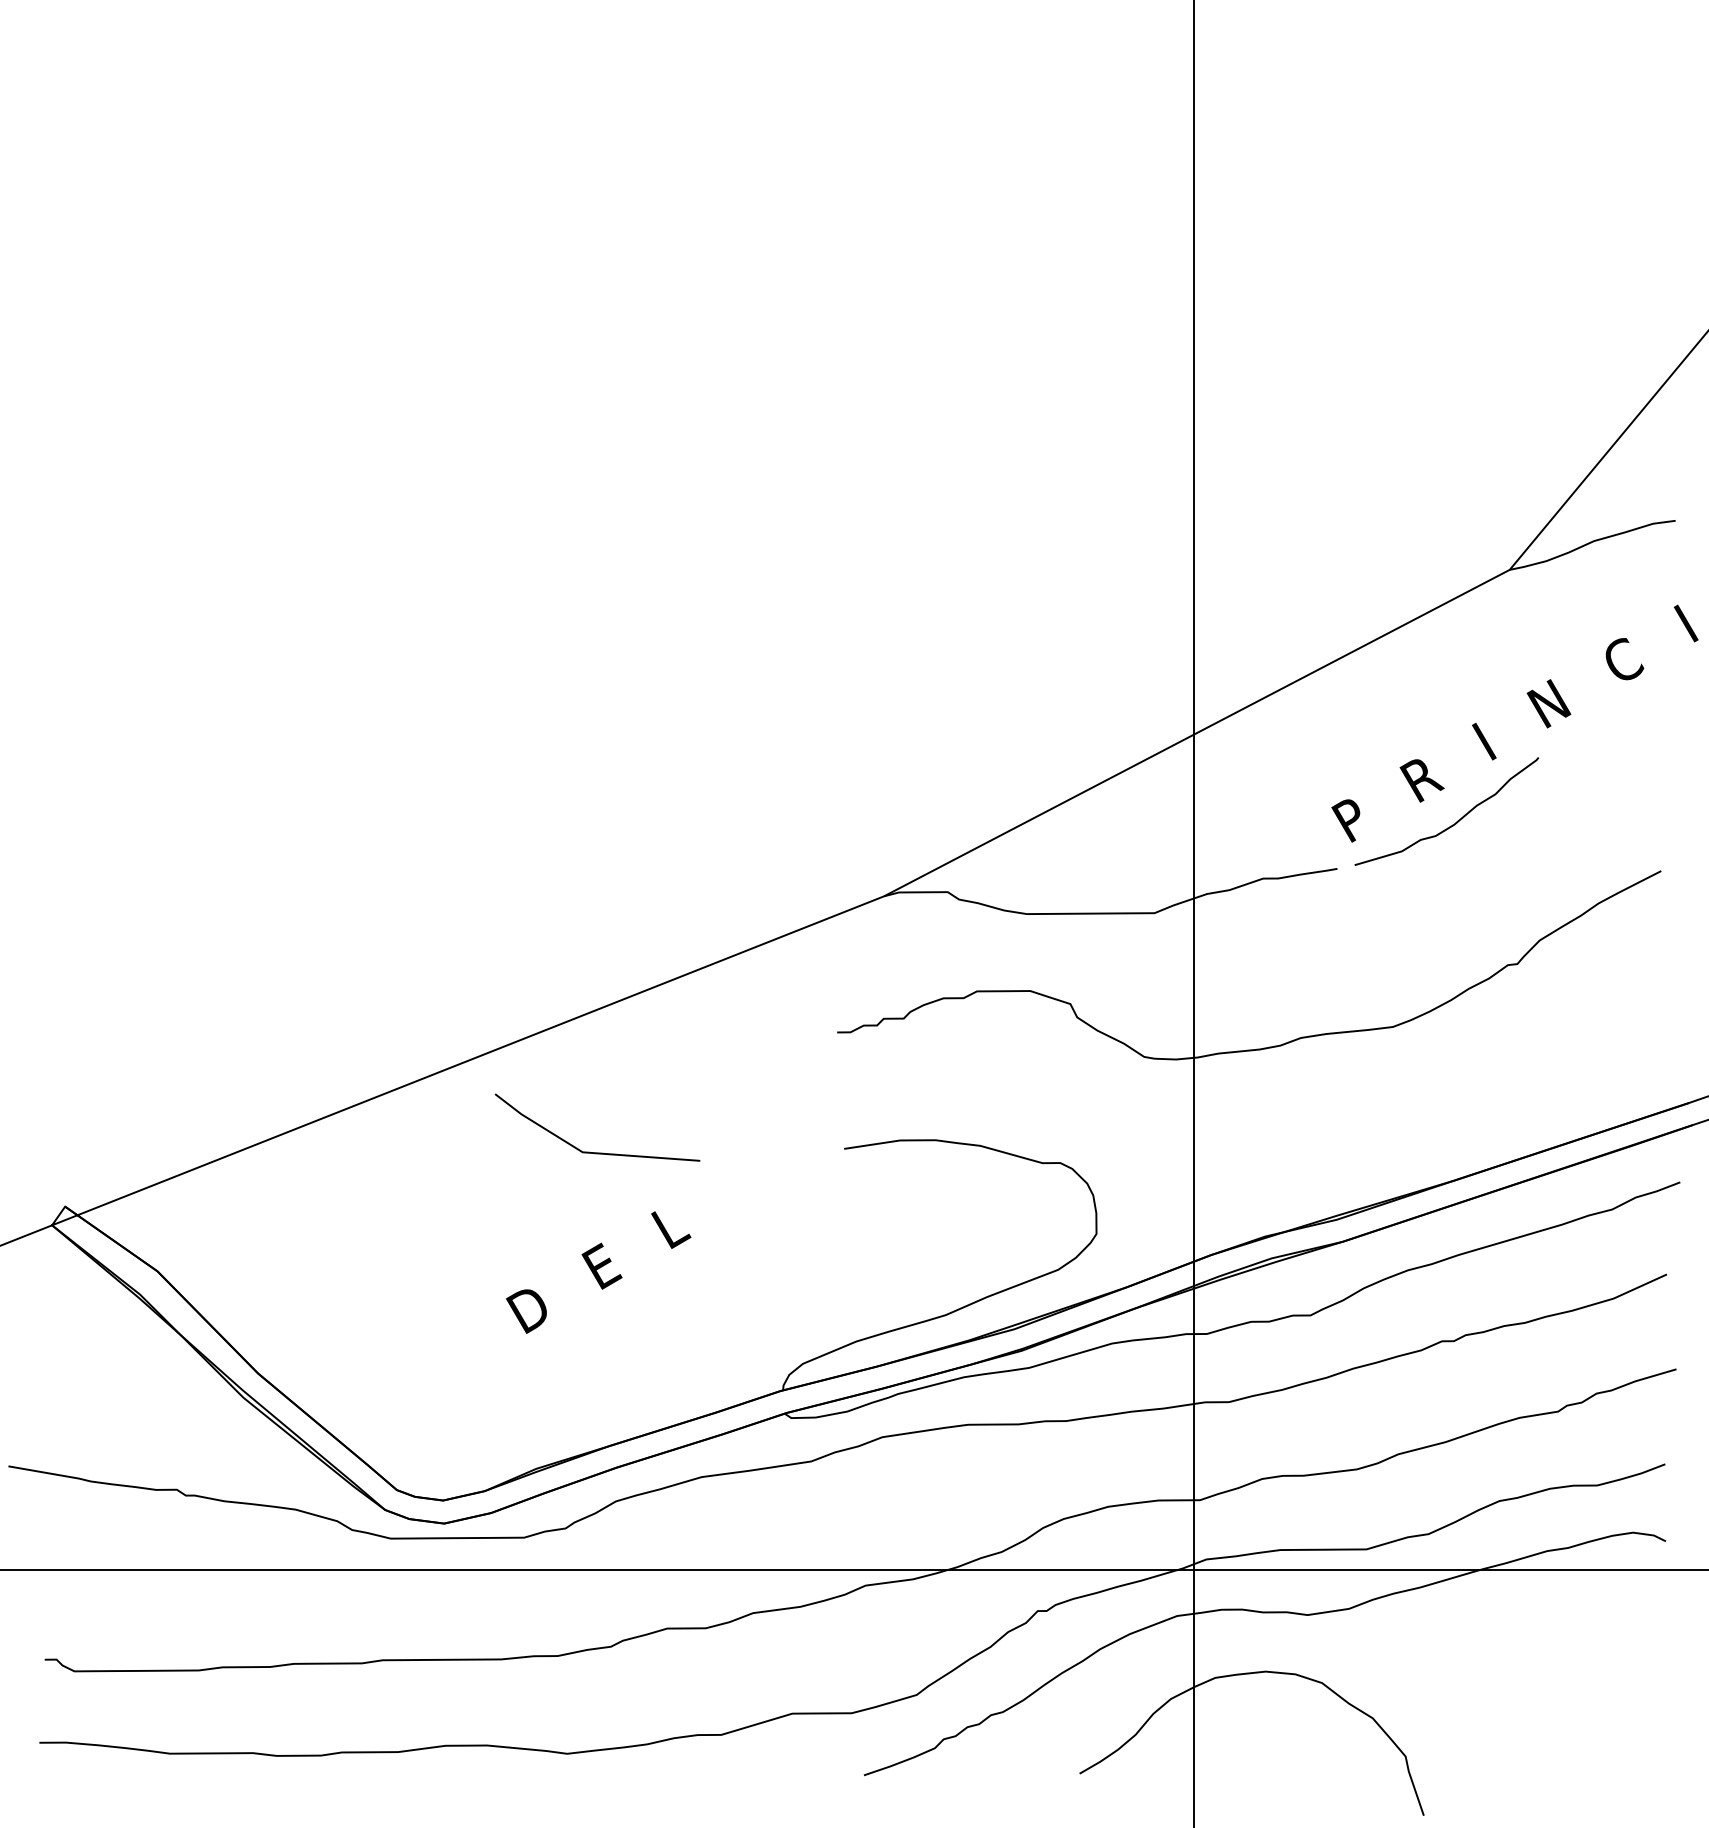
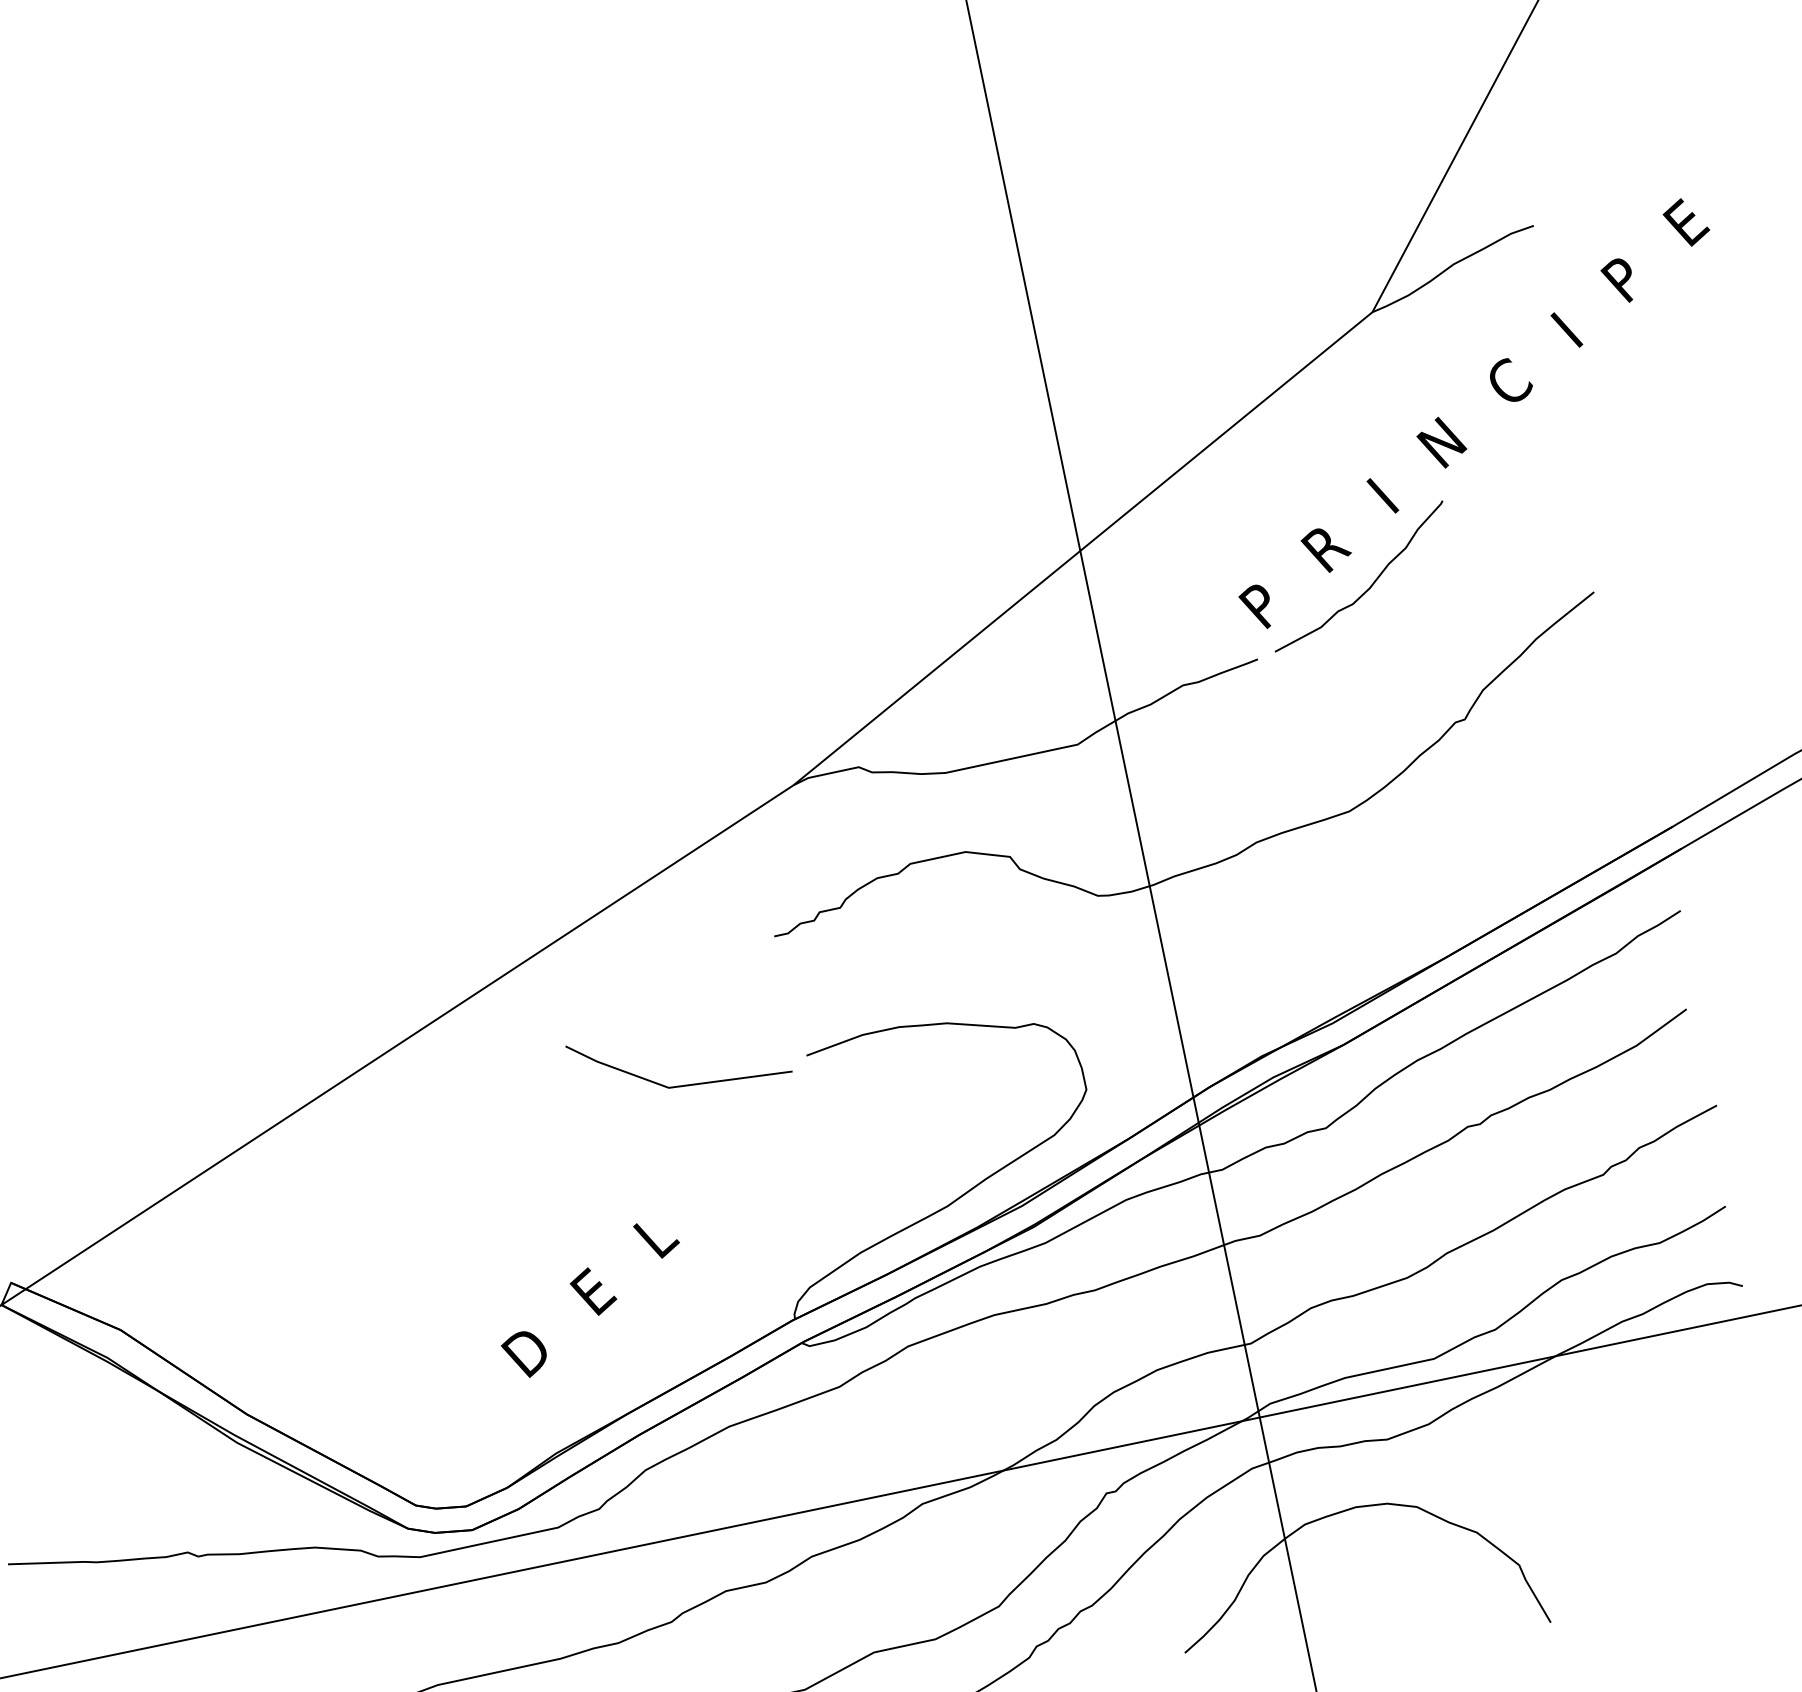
line: (597, 1152) -> (684, 1084), moved
text: (598, 1272) -> (591, 1298), moved

